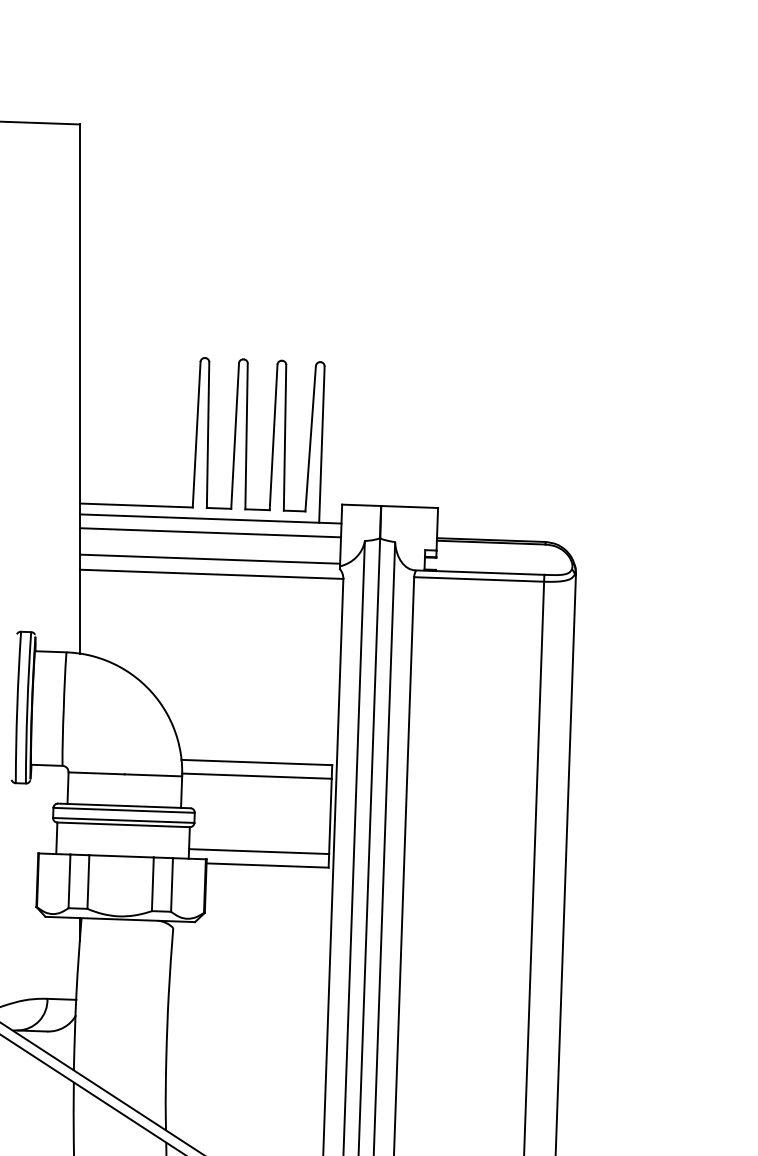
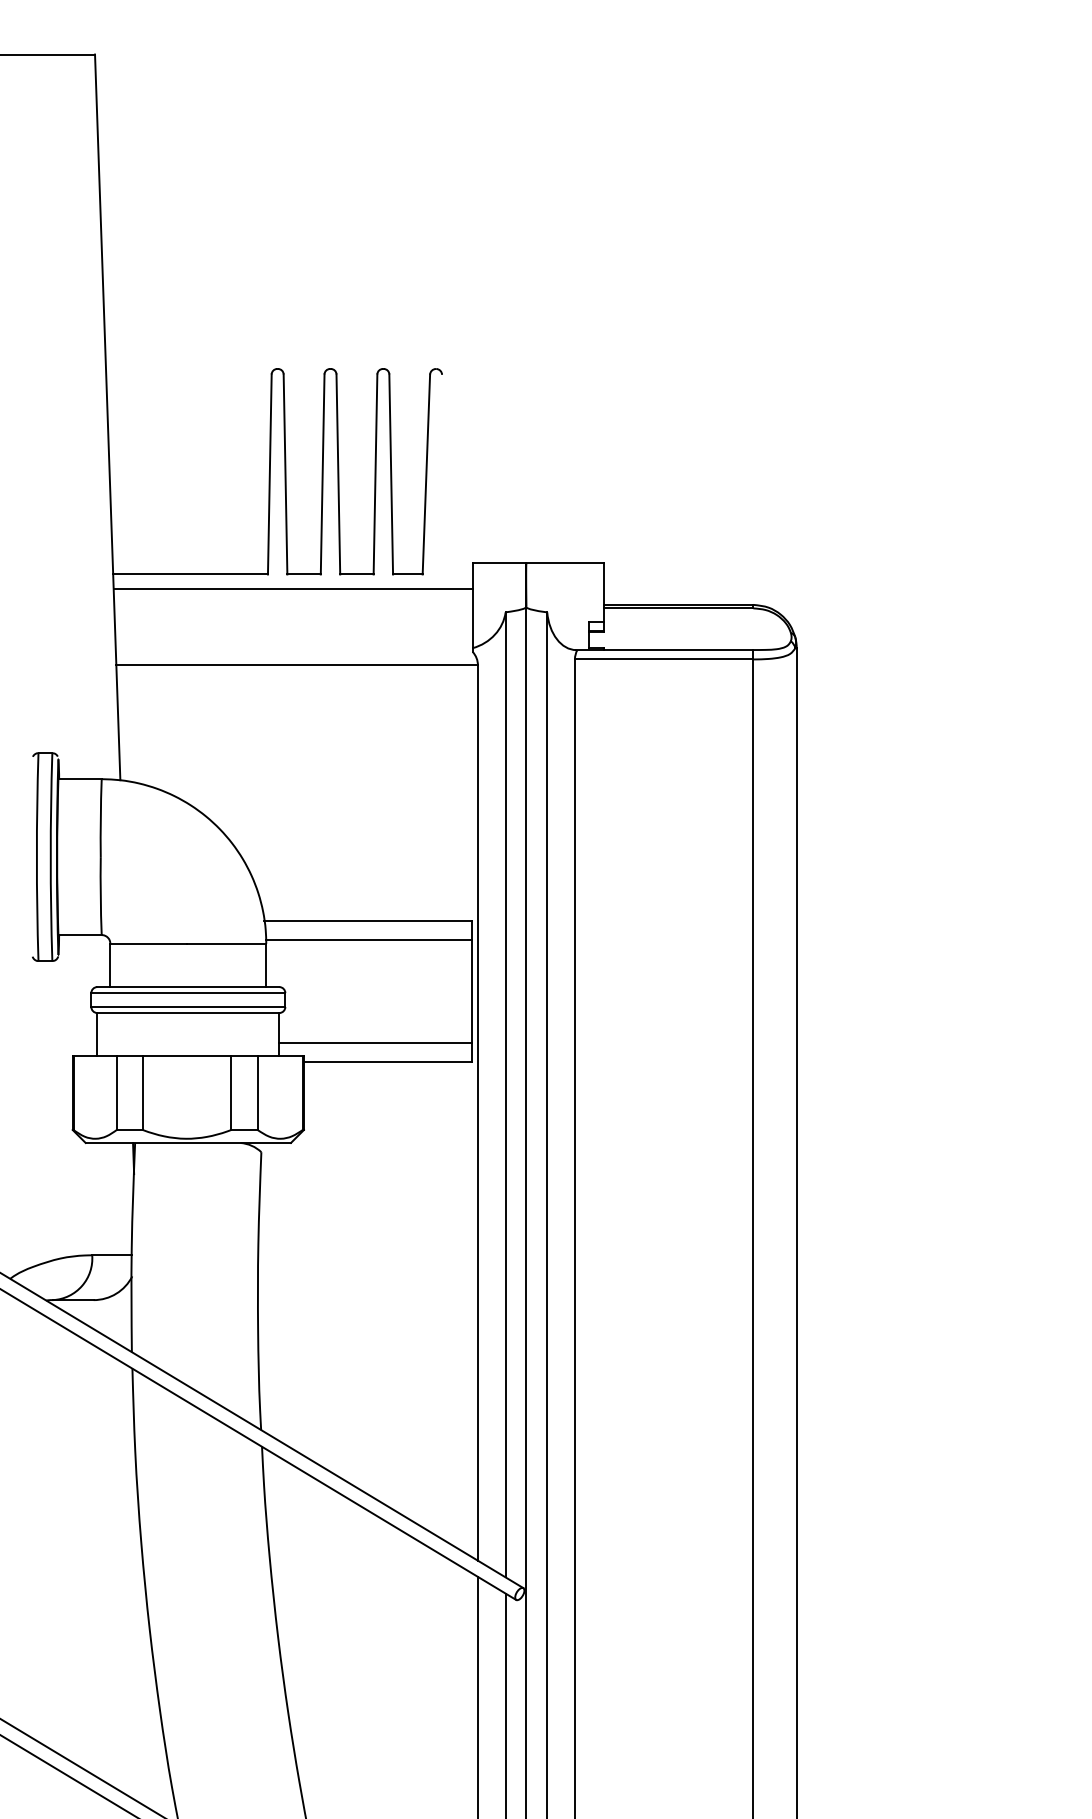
line: (322, 444) -> (442, 481), removed
line: (210, 532) -> (293, 608), removed
line: (209, 559) -> (293, 644), removed

